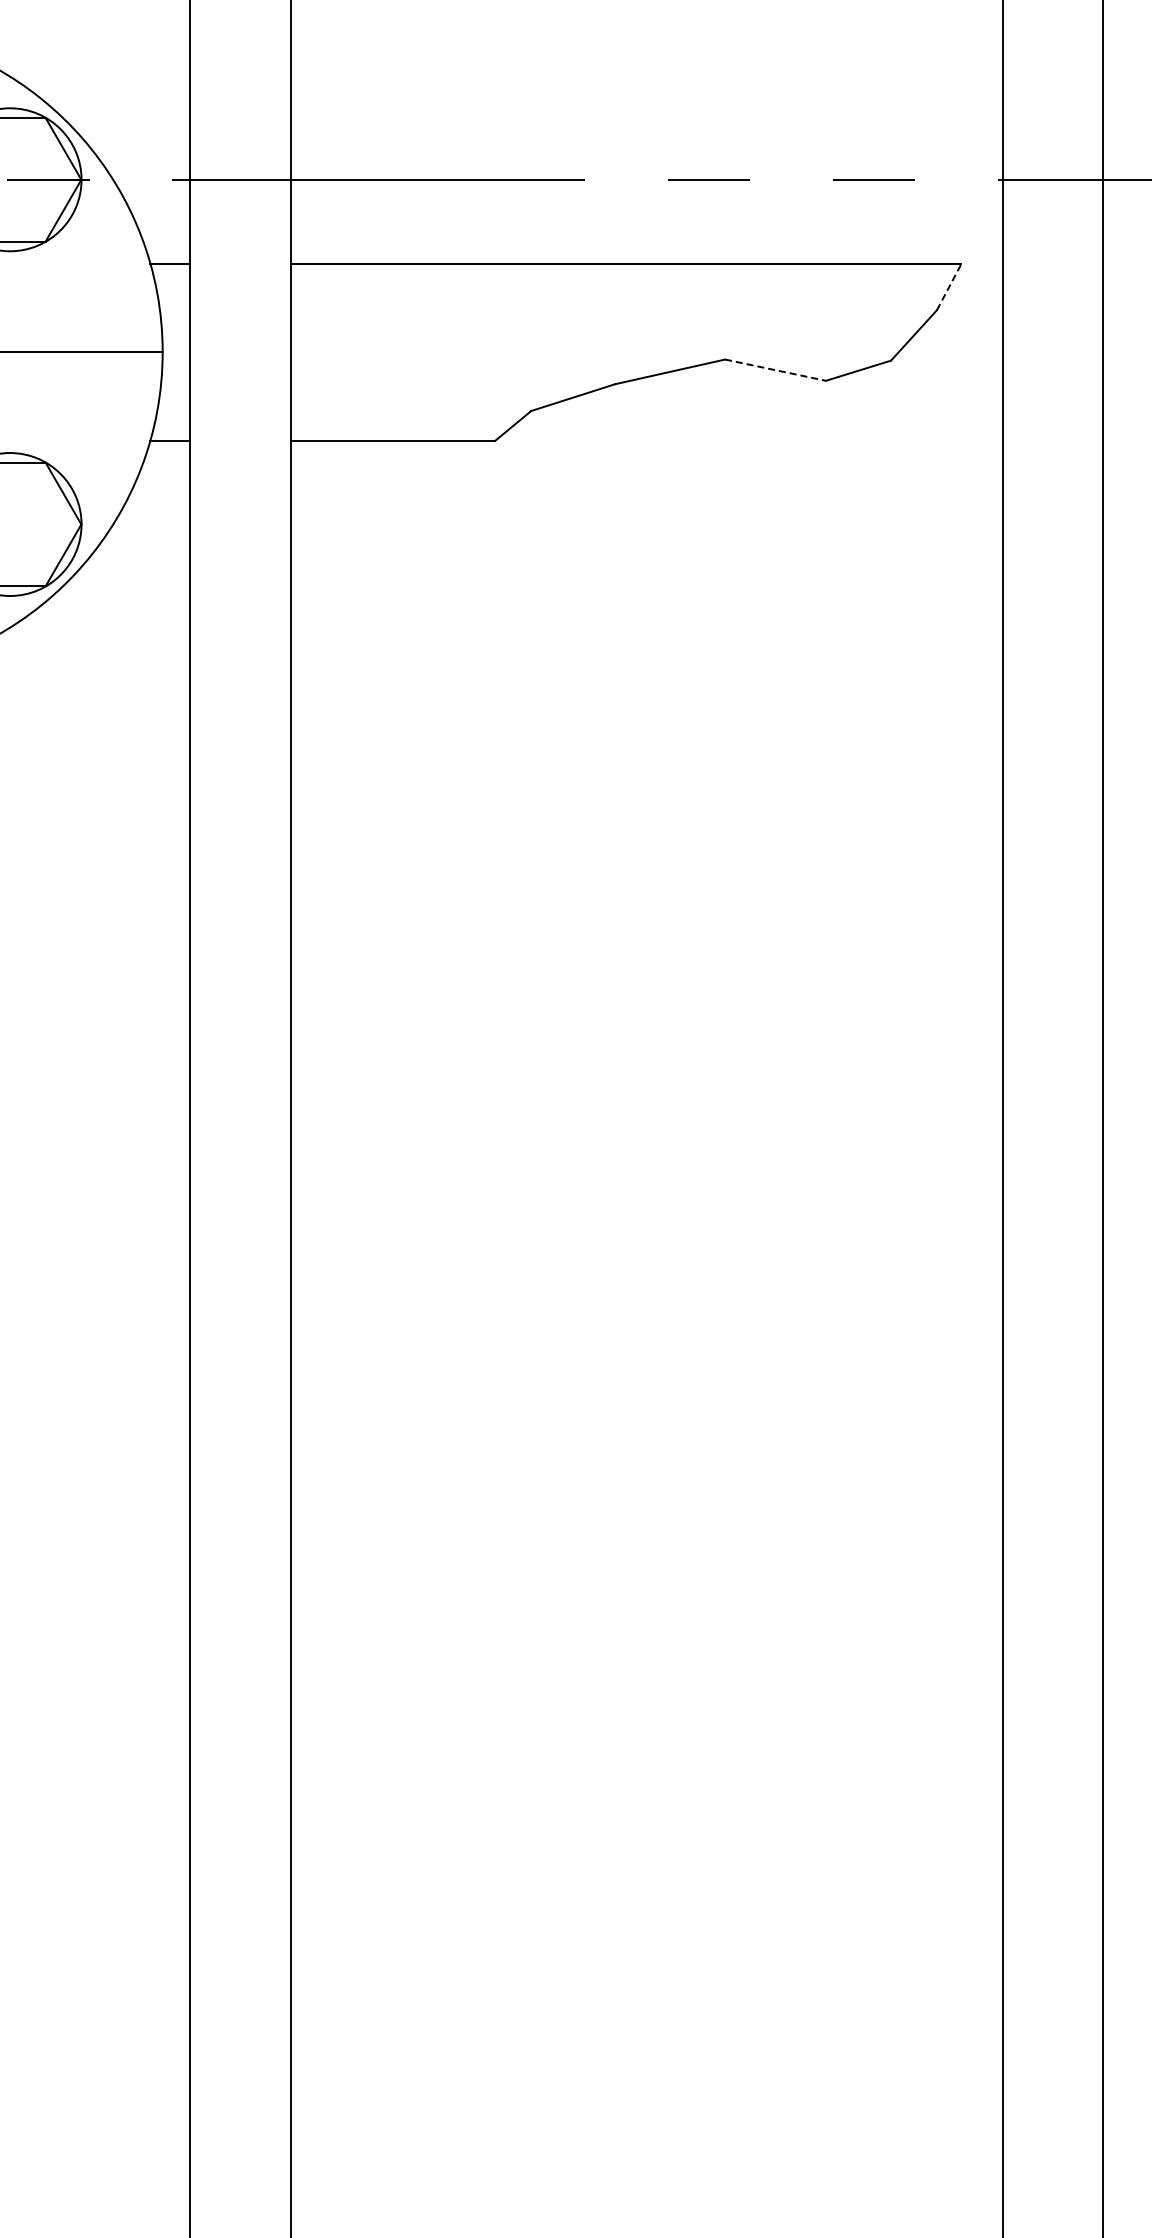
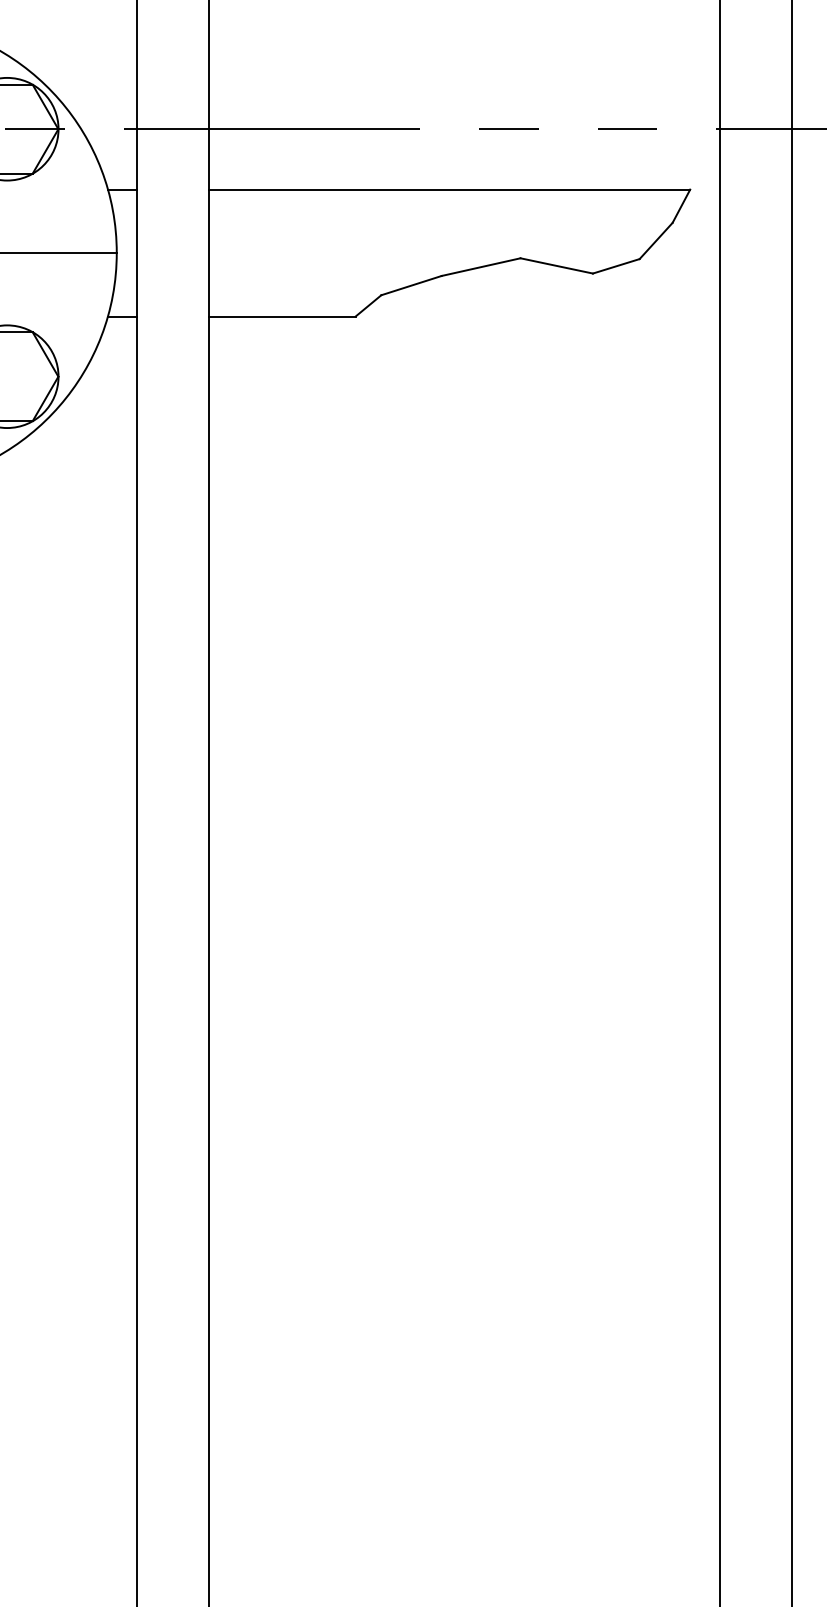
line: (949, 286) -> (681, 205), dashed -> solid
line: (775, 370) -> (556, 266), dashed -> solid

